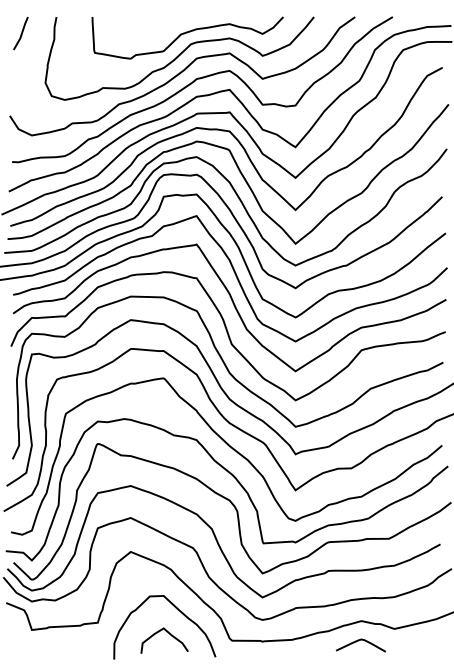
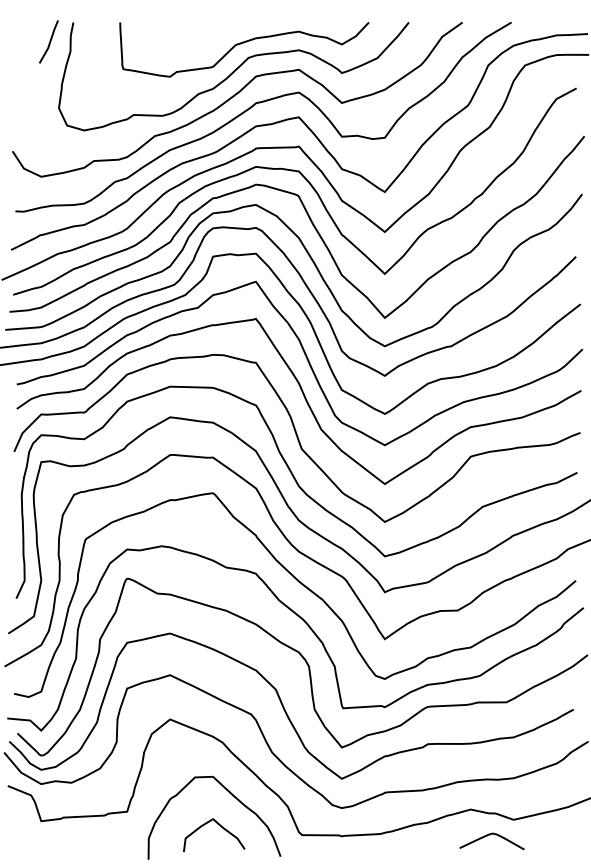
line: (21, 33) -> (49, 41), moved
curve: (359, 640) -> (490, 835), moved

